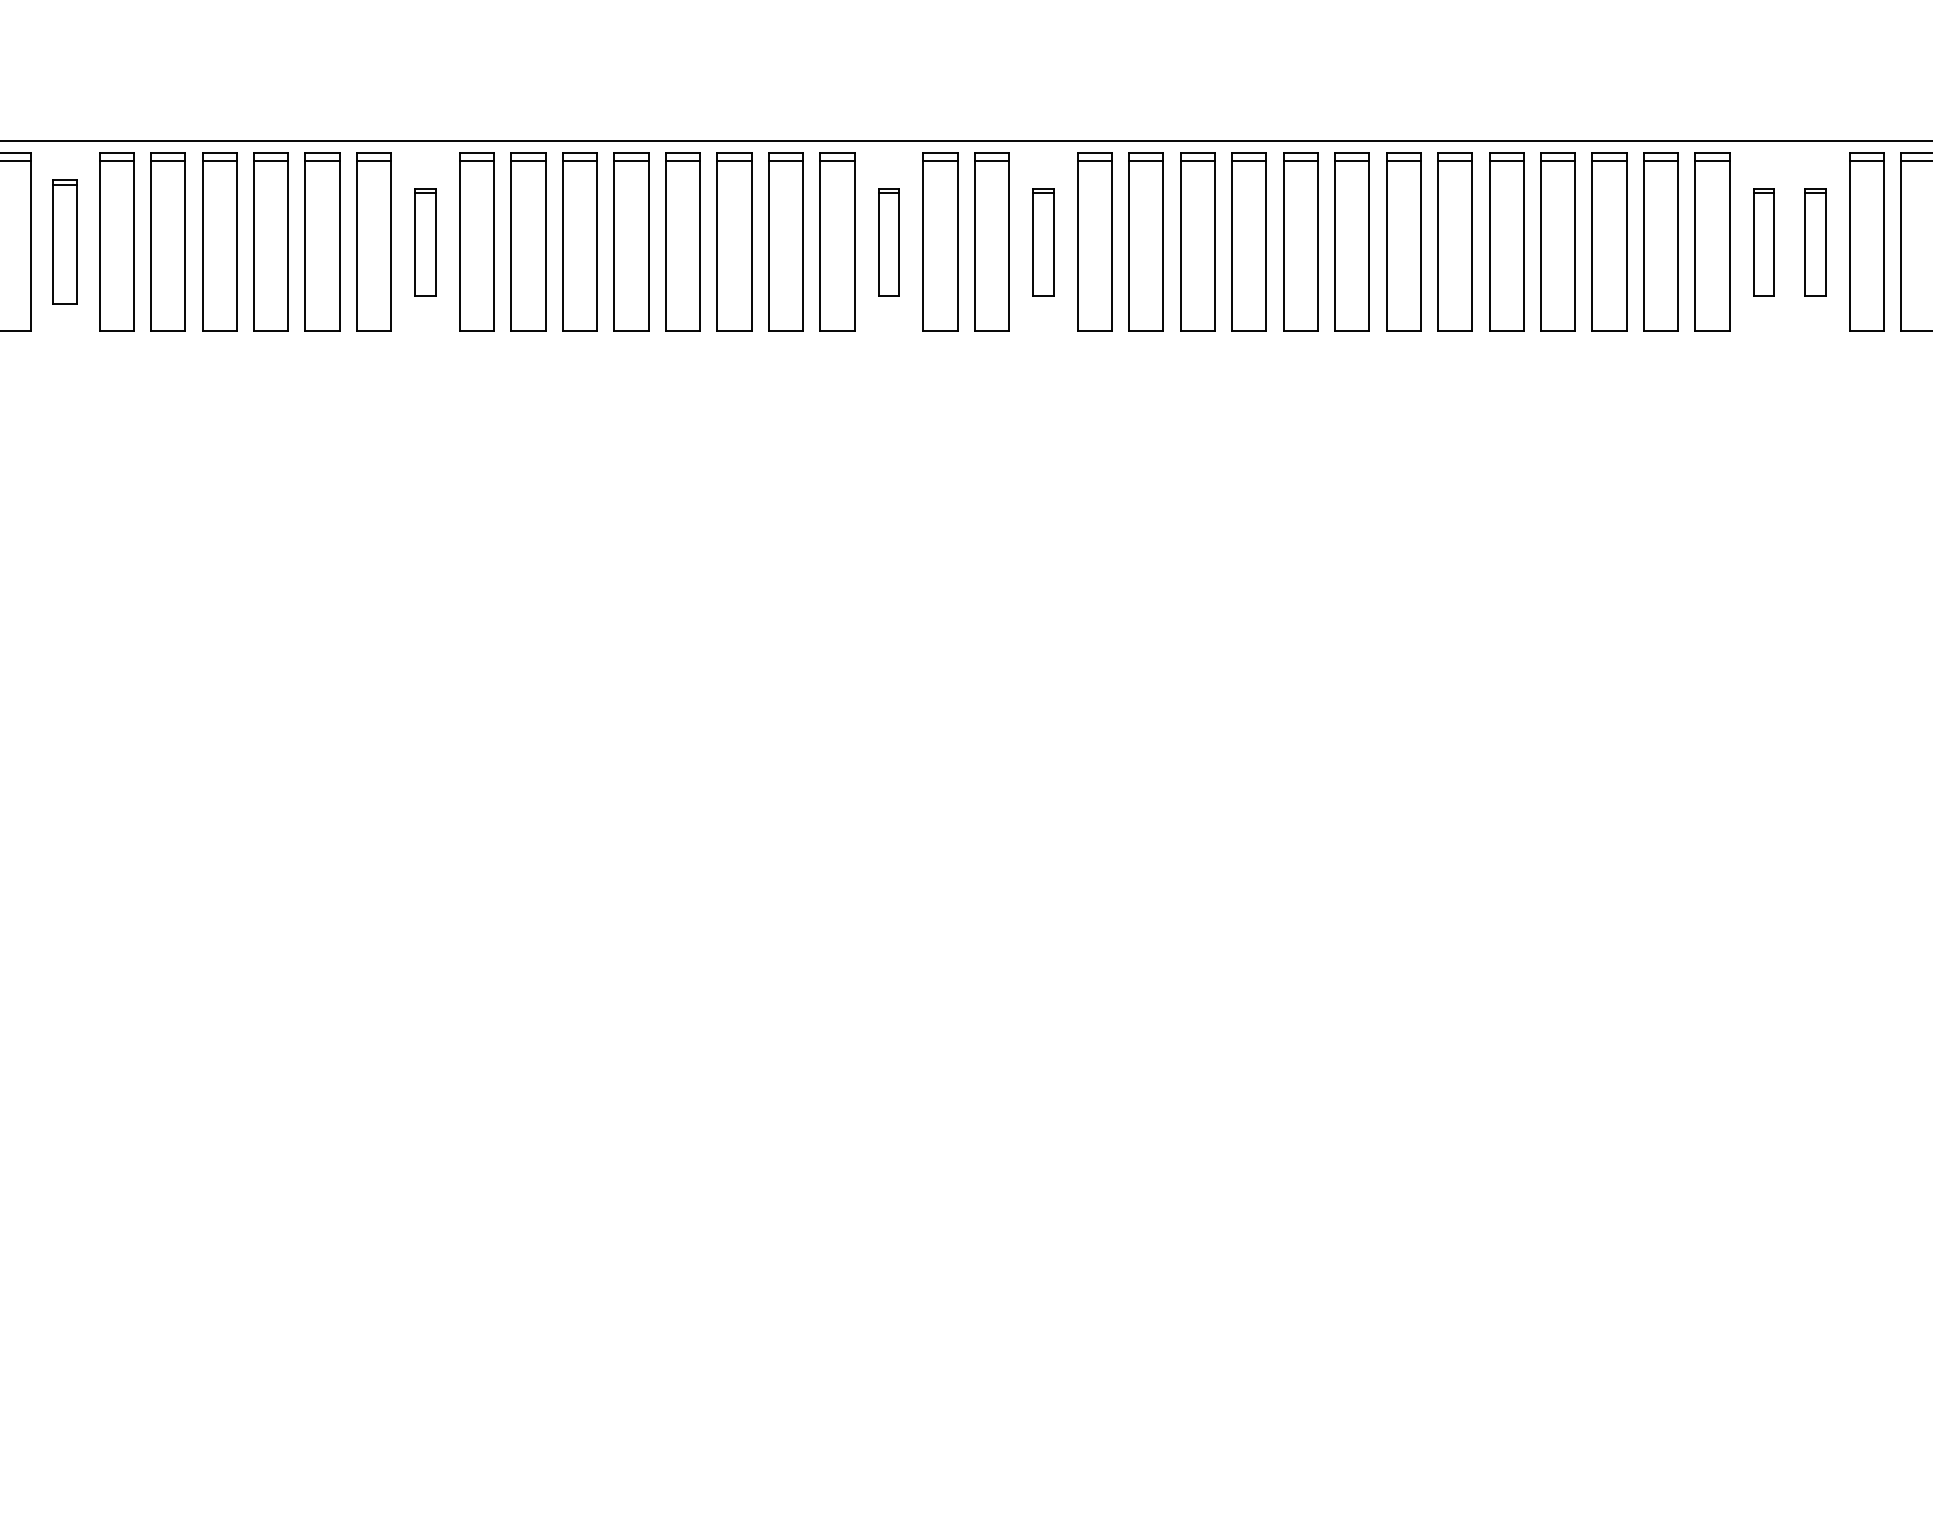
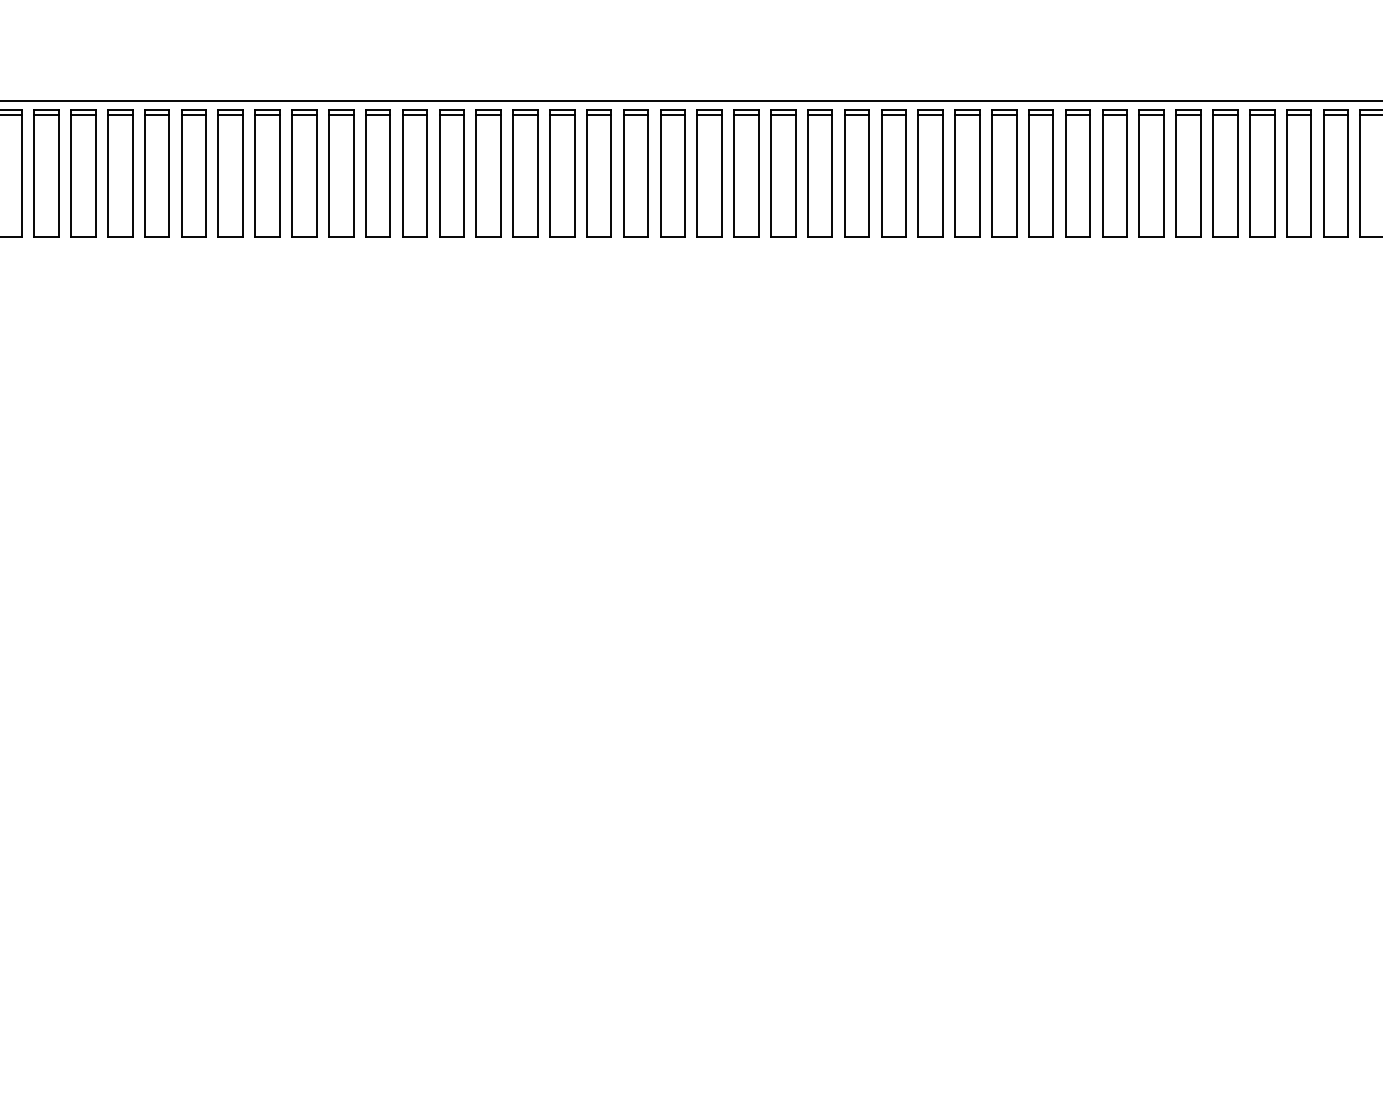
part: (64, 241) -> (46, 172), size x1.43
part: (425, 241) -> (304, 172), size x1.67
part: (888, 241) -> (635, 172), size x1.67
part: (1043, 241) -> (746, 172), size x1.67
part: (1763, 241) -> (1261, 172), size x1.67
part: (1815, 241) -> (1299, 172), size x1.67

